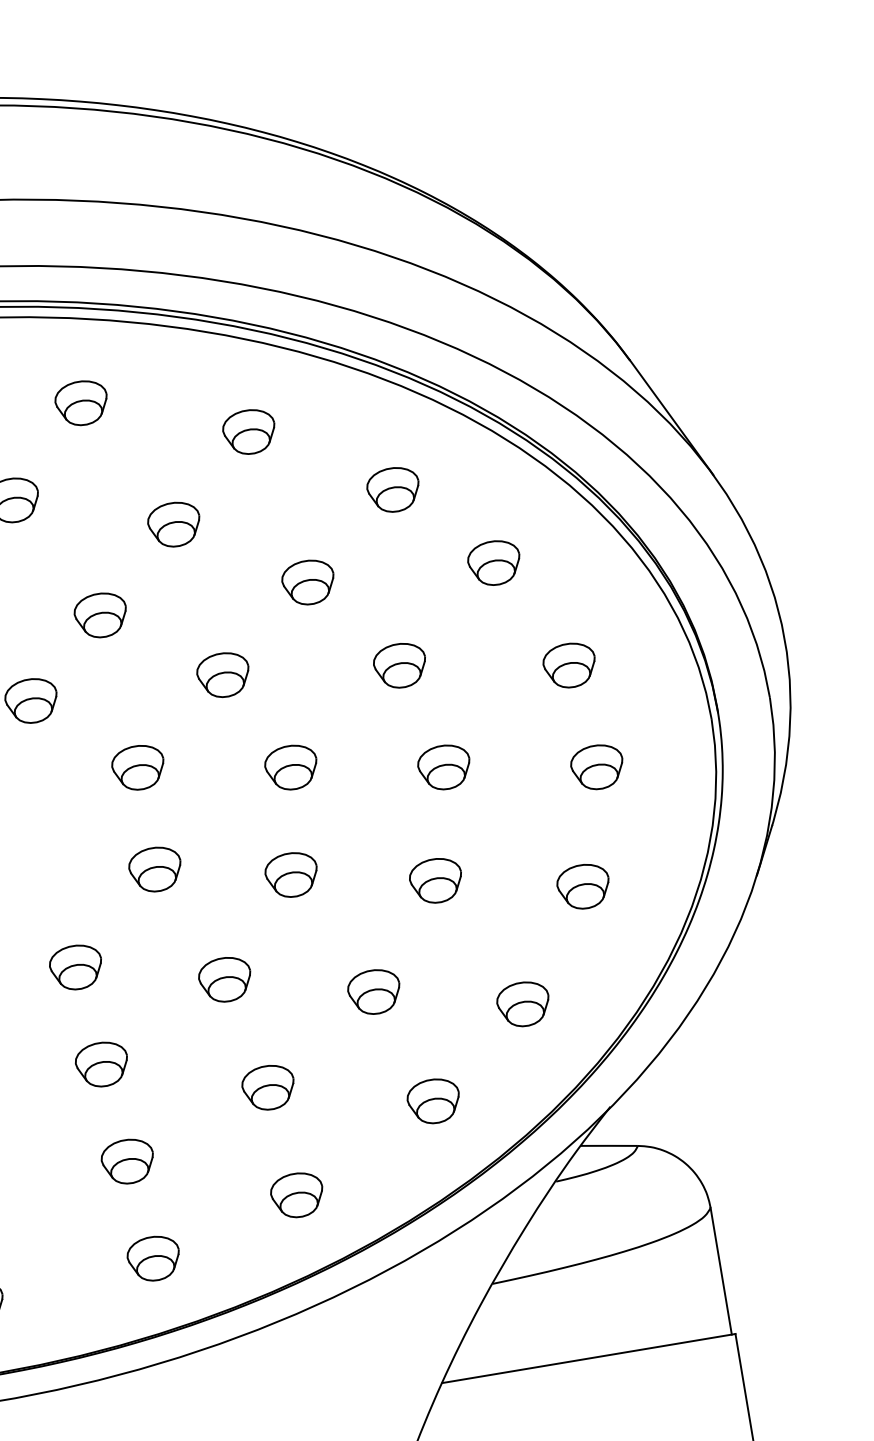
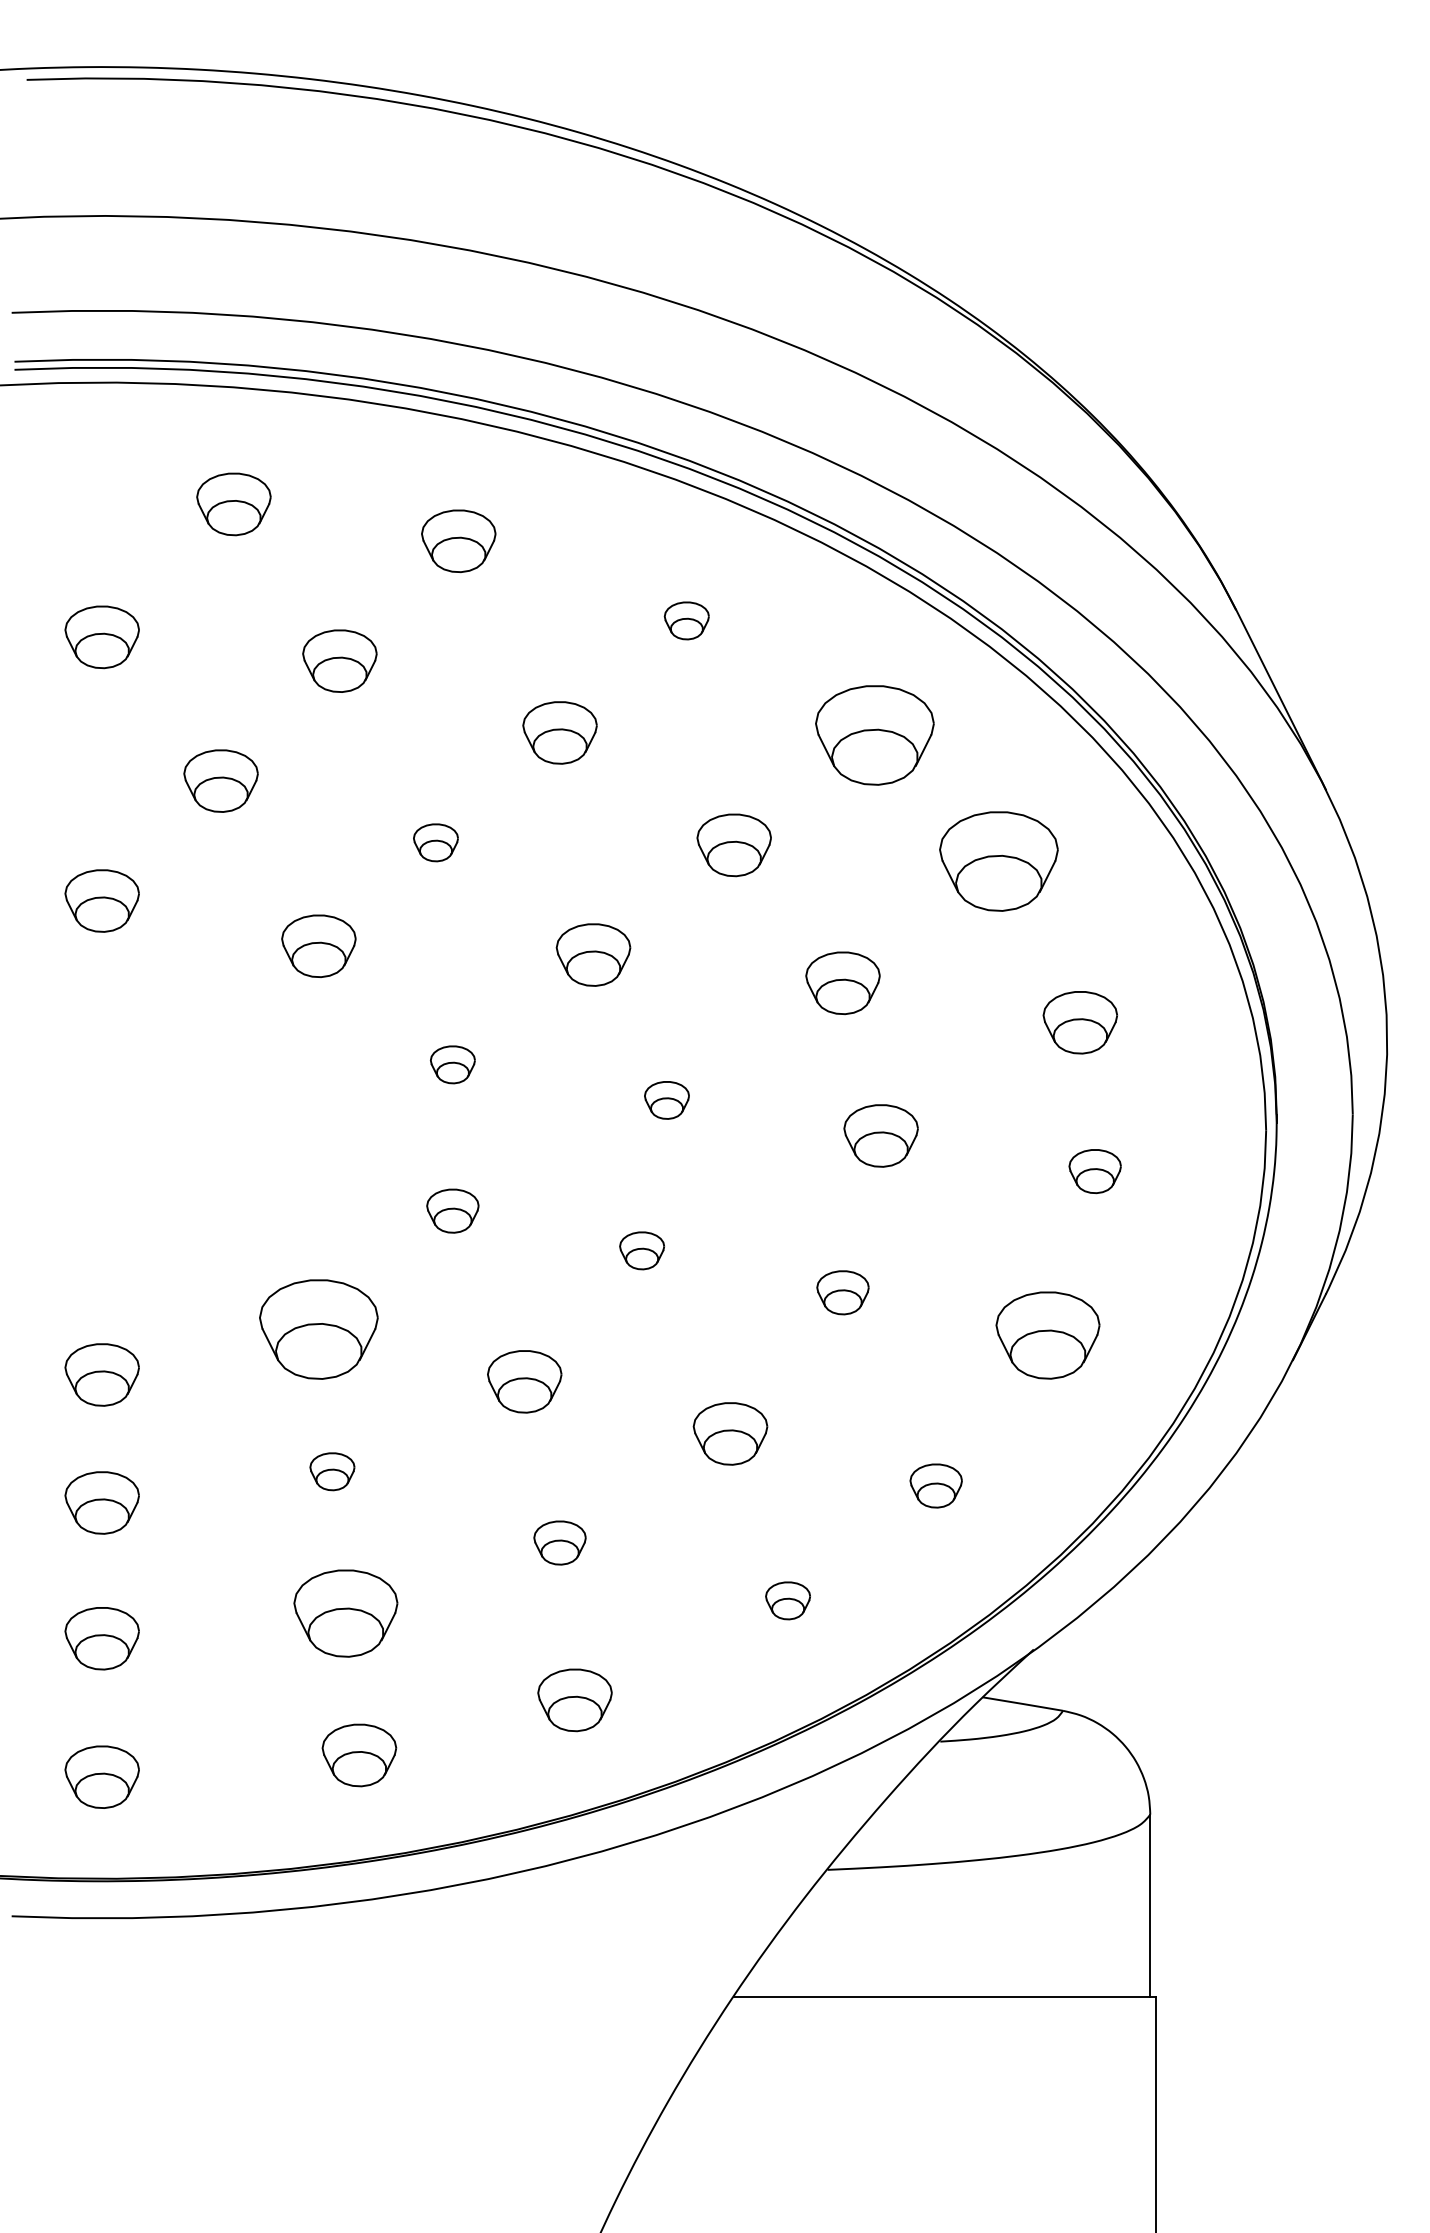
part: (249, 431) -> (686, 620), size x0.6
part: (393, 489) -> (874, 735), size x1.6
part: (494, 563) -> (998, 861), size x1.6
part: (100, 615) -> (435, 842), size x0.6
part: (138, 767) -> (452, 1064), size x0.6
part: (291, 767) -> (666, 1100), size x0.6
part: (597, 767) -> (1094, 1171), size x0.7
part: (155, 869) -> (452, 1210), size x0.7
part: (291, 875) -> (641, 1250), size x0.6
part: (435, 880) -> (842, 1292), size x0.7
part: (583, 886) -> (1047, 1335), size x1.4
part: (76, 967) -> (318, 1329), size x1.6
part: (523, 1004) -> (935, 1485), size x0.7
part: (102, 1064) -> (332, 1471), size x0.6
part: (268, 1087) -> (559, 1542), size x0.7
part: (433, 1101) -> (787, 1600), size x0.6
part: (127, 1161) -> (345, 1613), size x1.4

